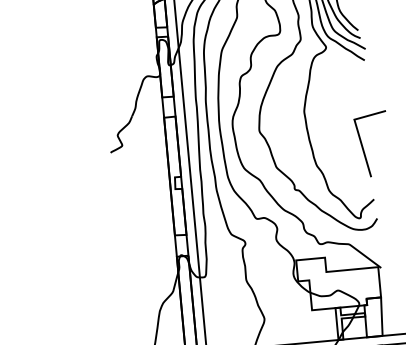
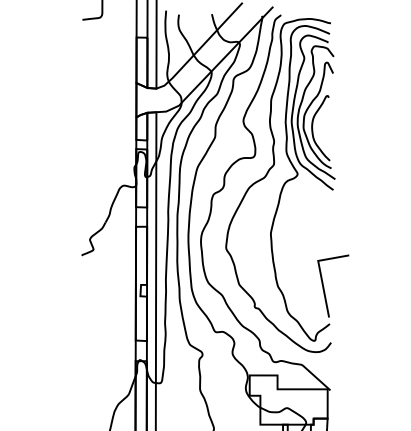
line: (363, 146) -> (324, 287), moved

